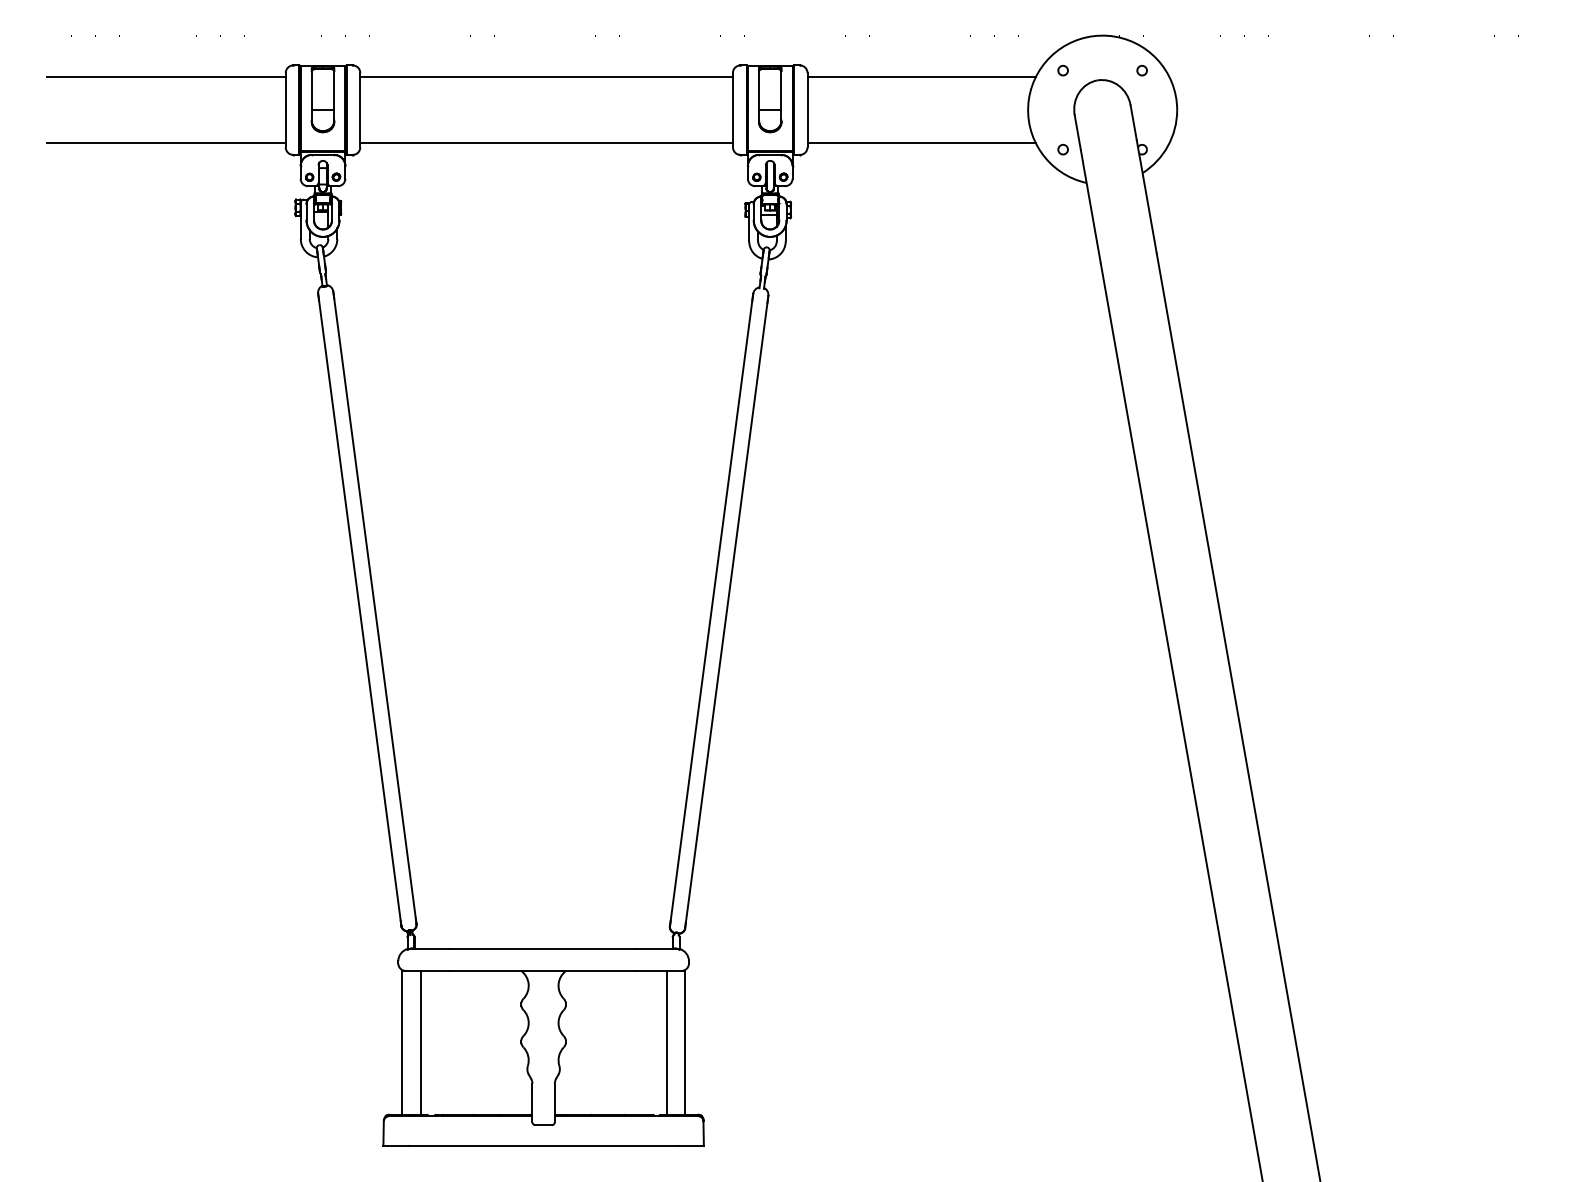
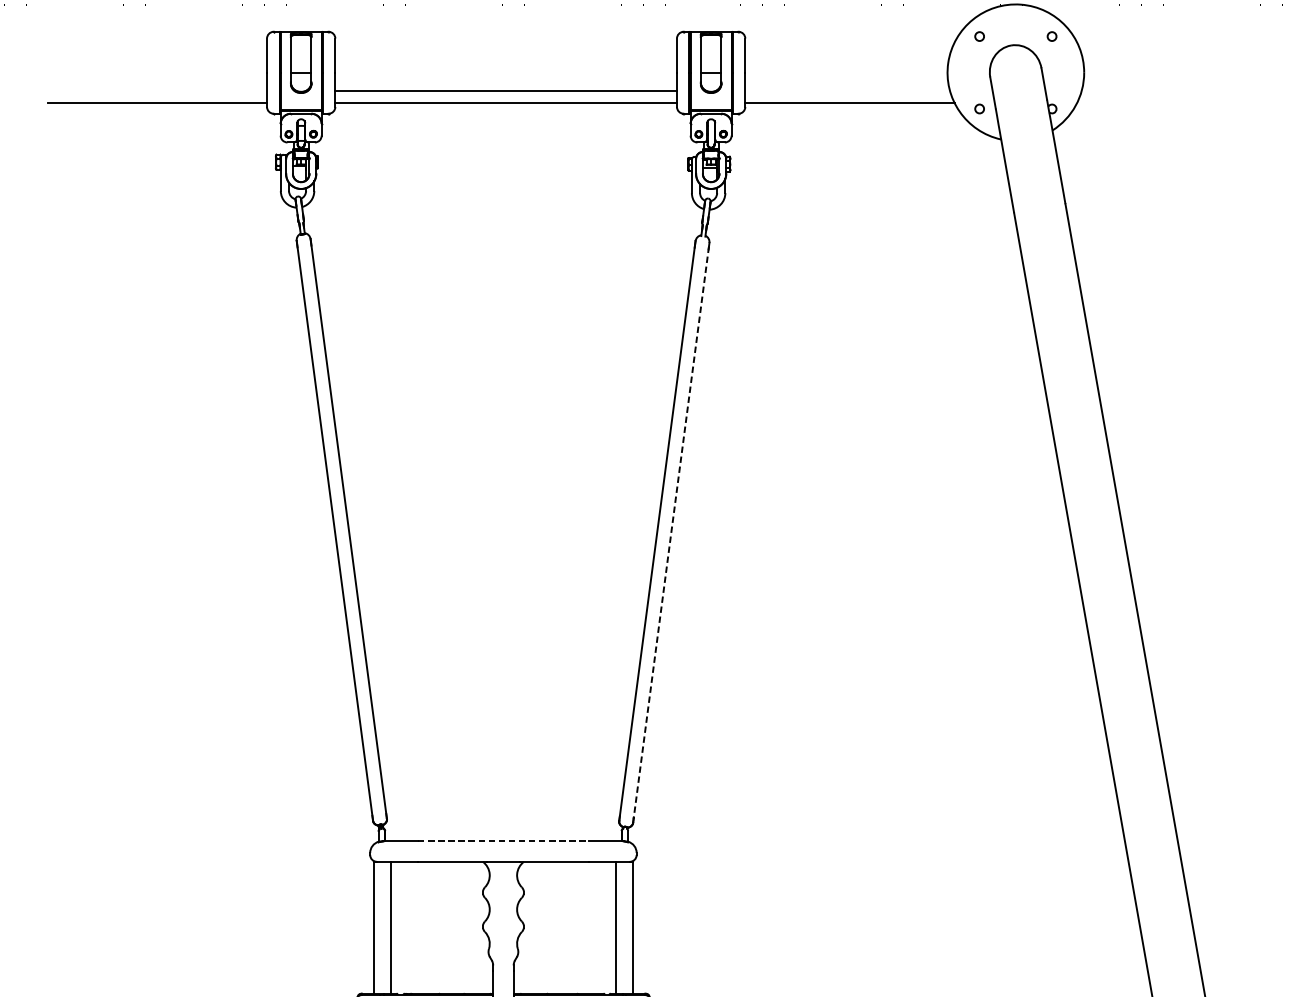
line: (166, 77) -> (157, 42), removed
line: (546, 77) -> (506, 91), moved
line: (921, 77) -> (849, 42), removed
line: (726, 612) -> (671, 533), solid -> dashed
line: (544, 948) -> (504, 841), solid -> dashed

